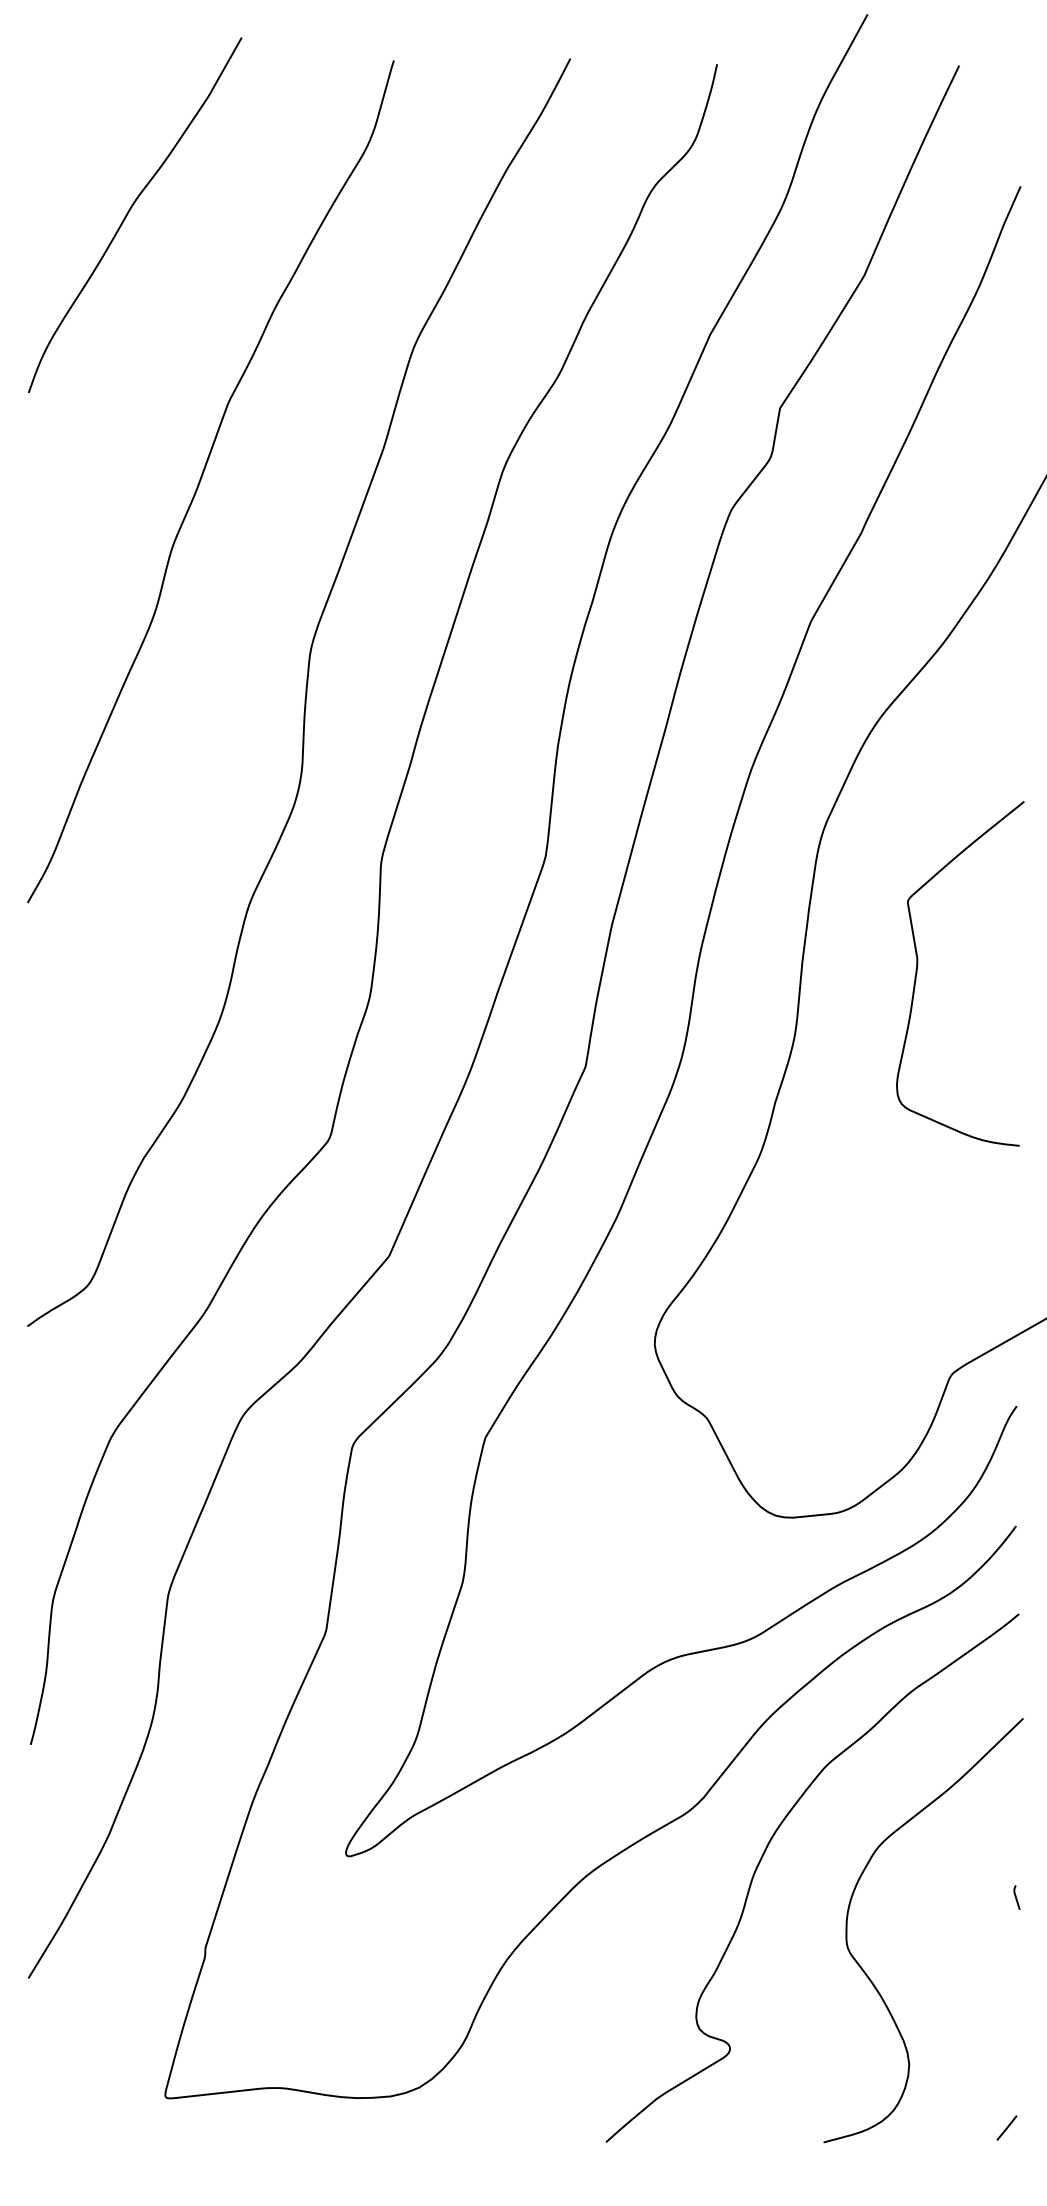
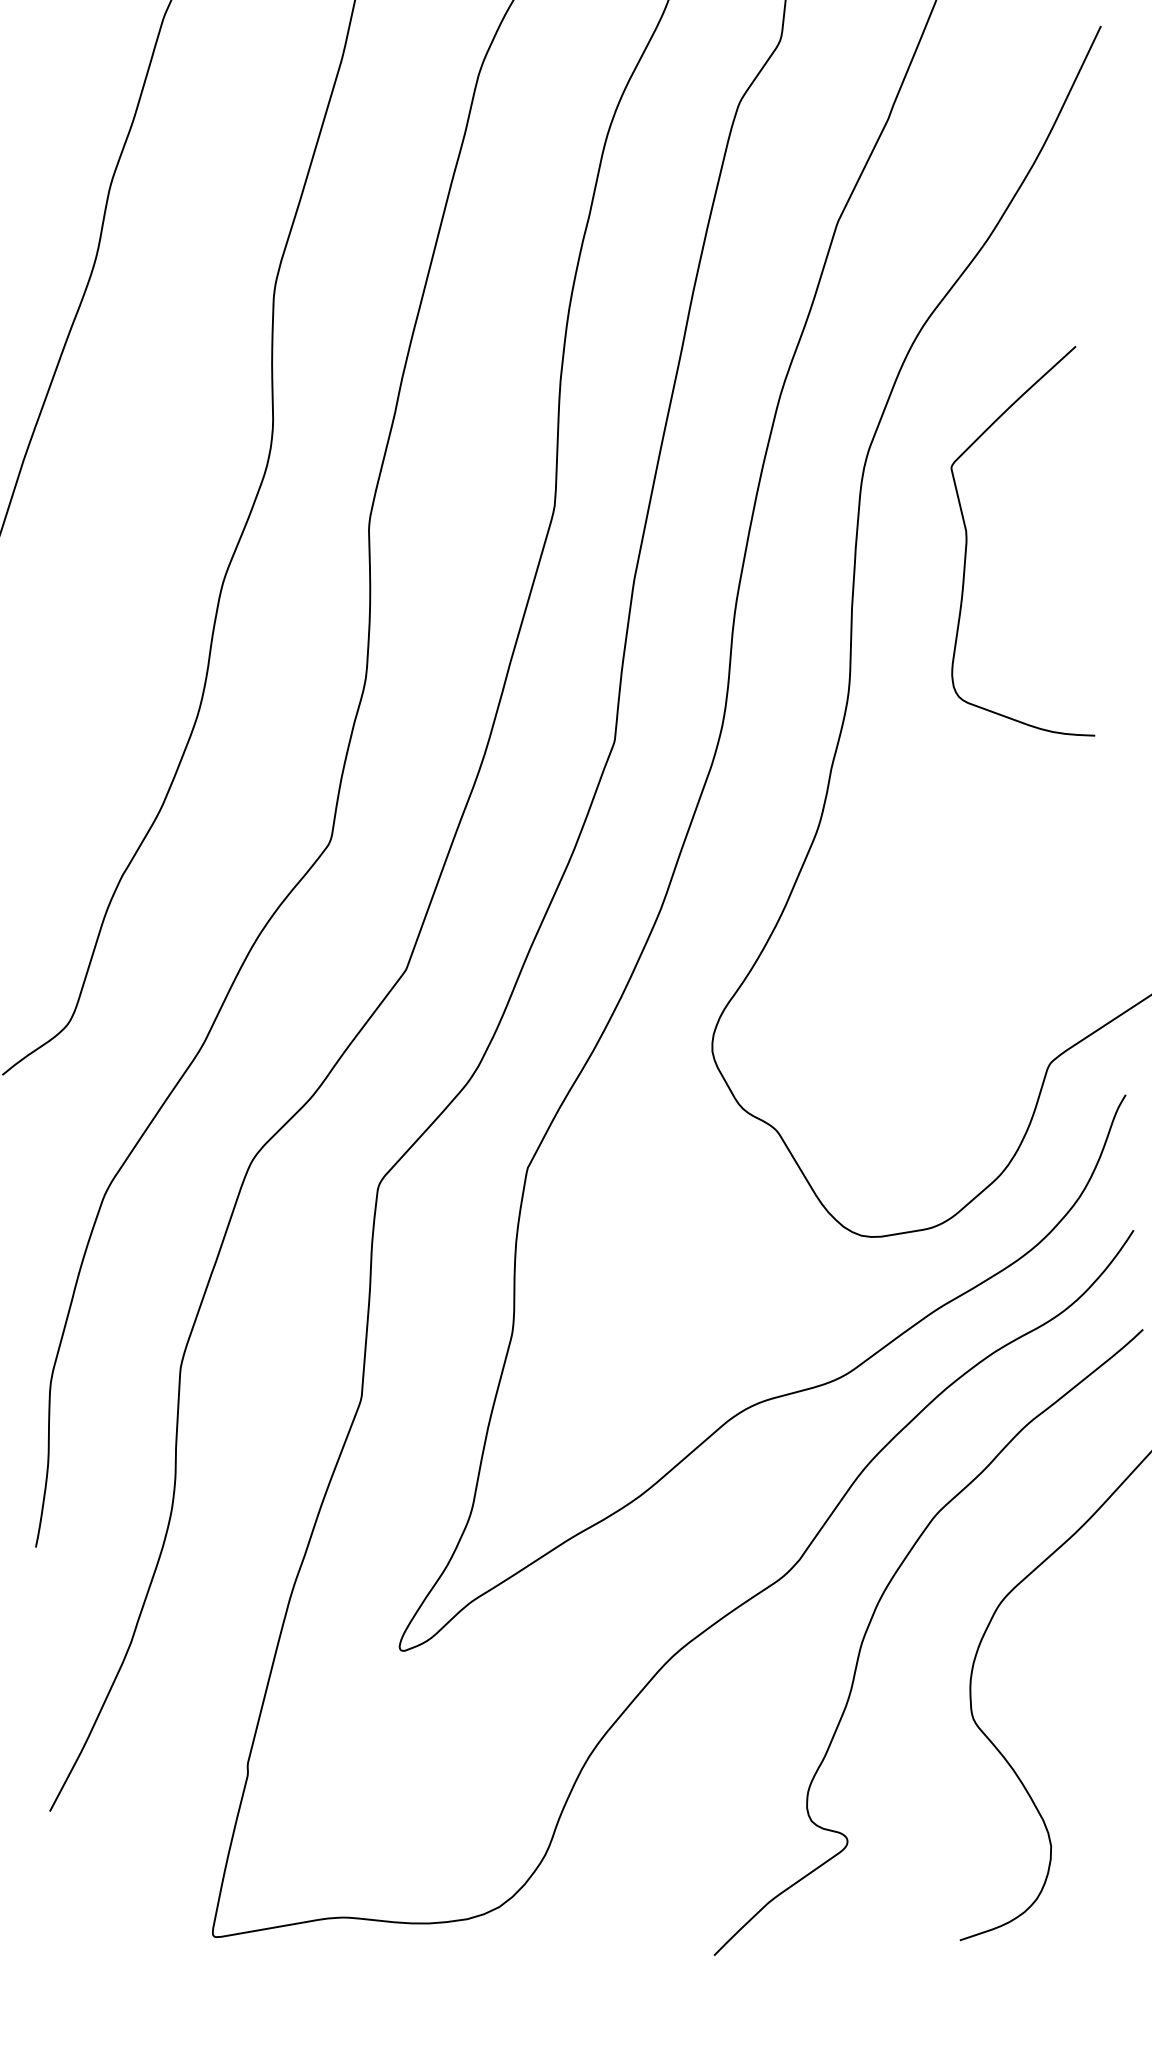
curve: (918, 965) -> (968, 539), moved

